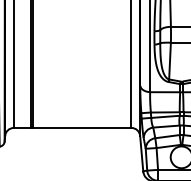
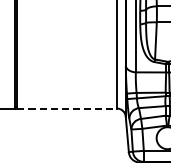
line: (82, 127) -> (67, 108), solid -> dashed

